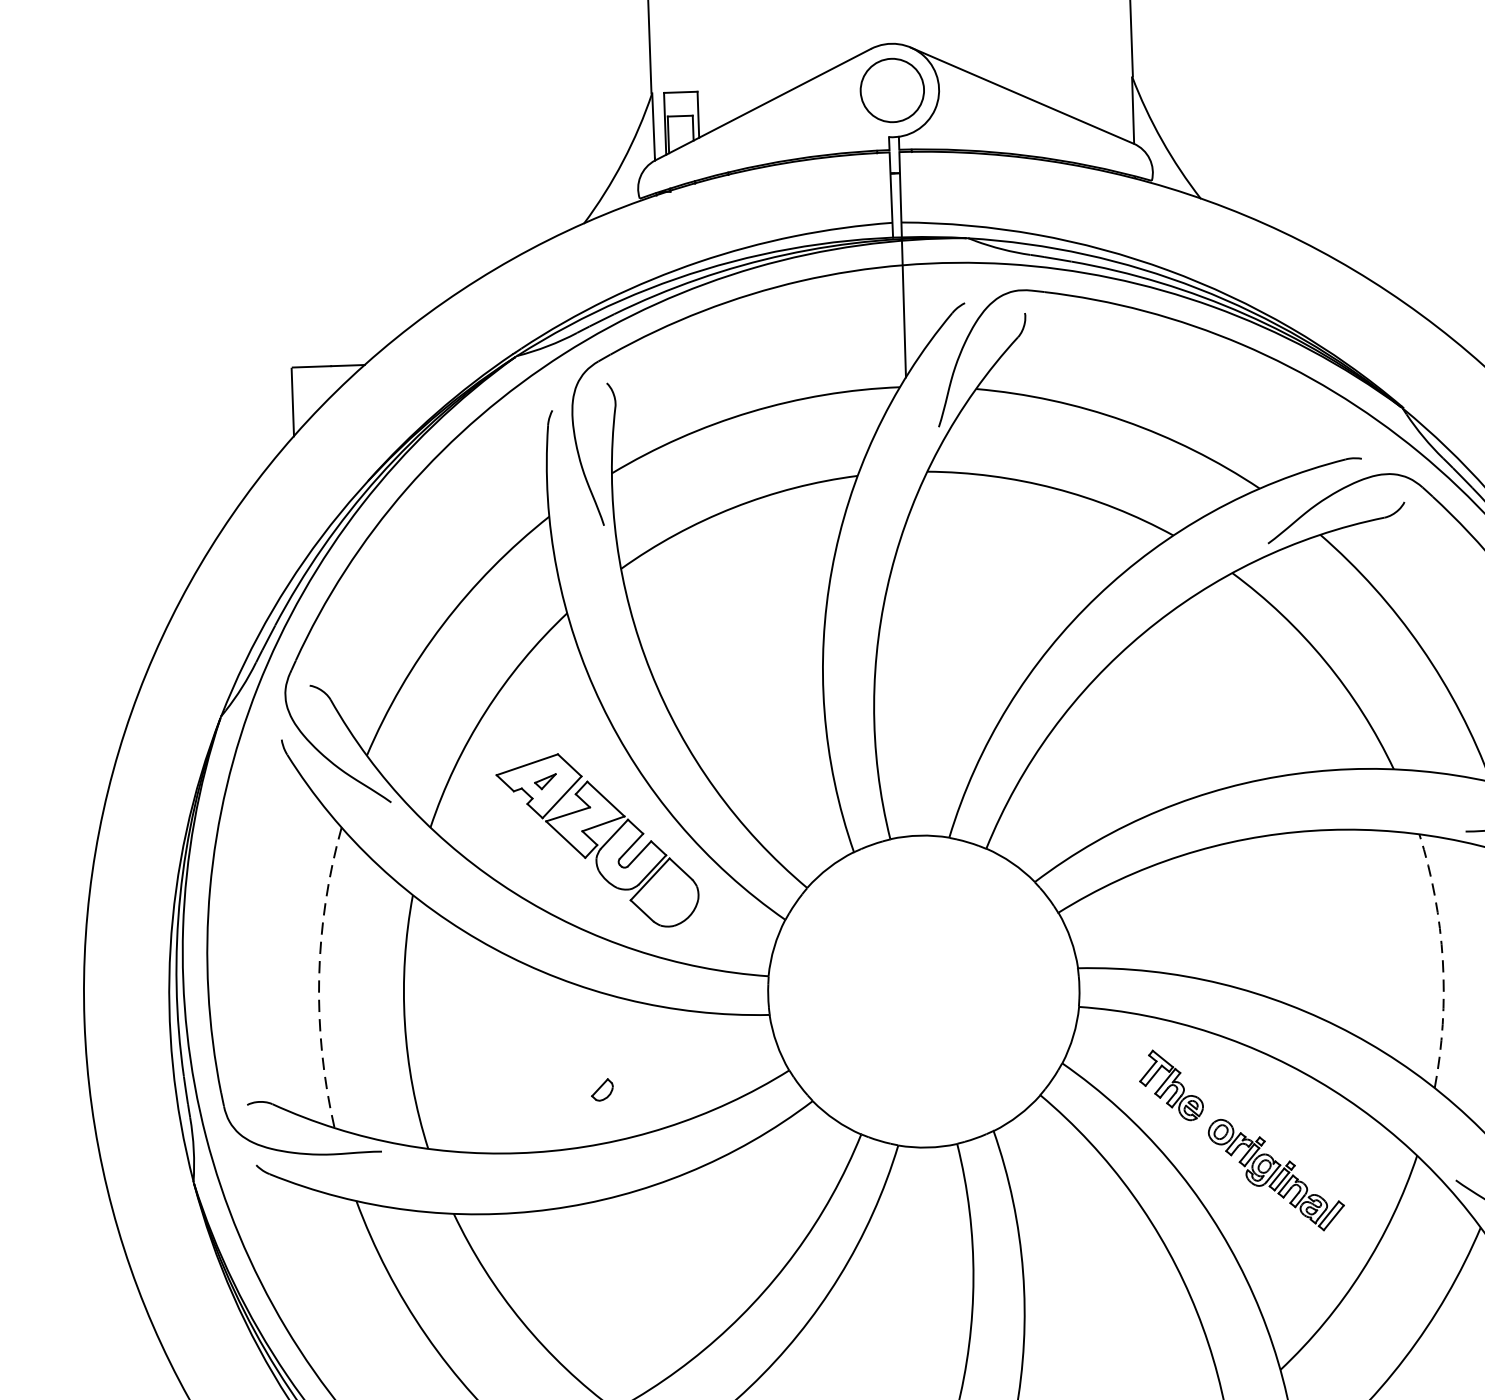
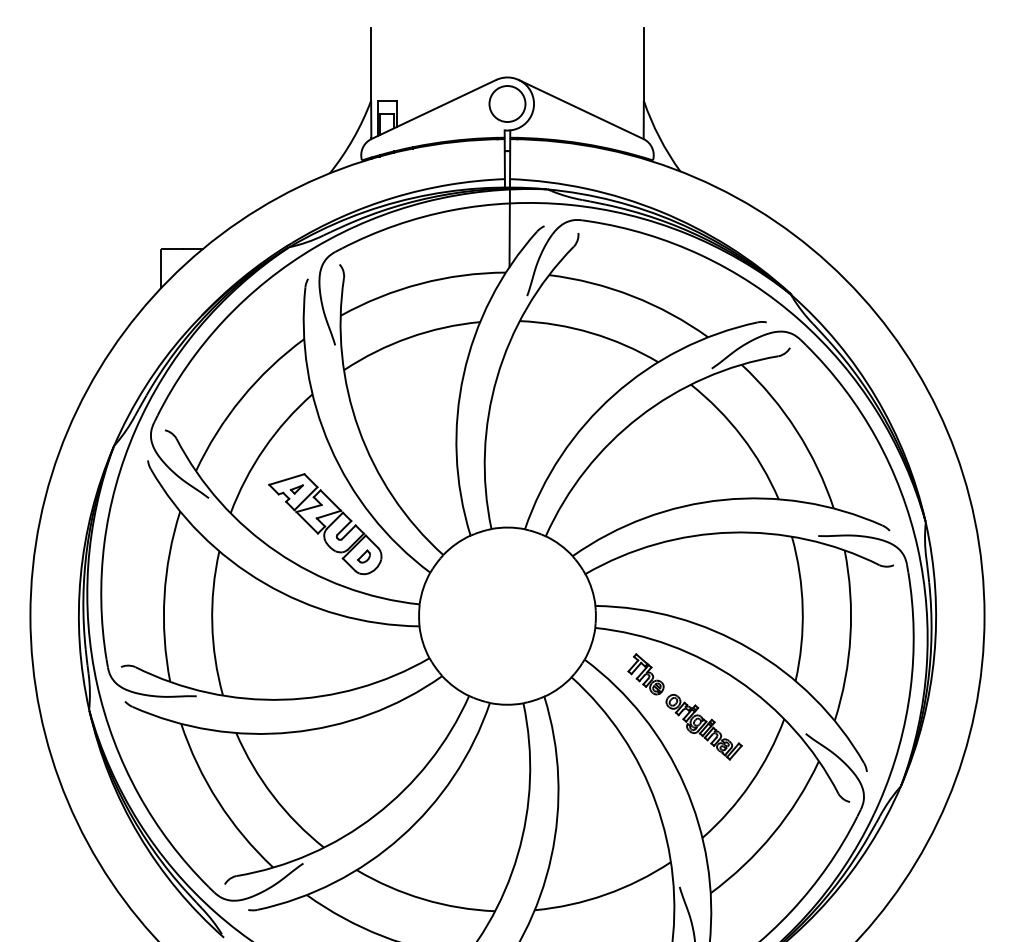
arc: (1442, 959) -> (802, 608), dashed -> solid
arc: (319, 978) -> (164, 596), dashed -> solid
part: (601, 1089) -> (363, 556), moved

